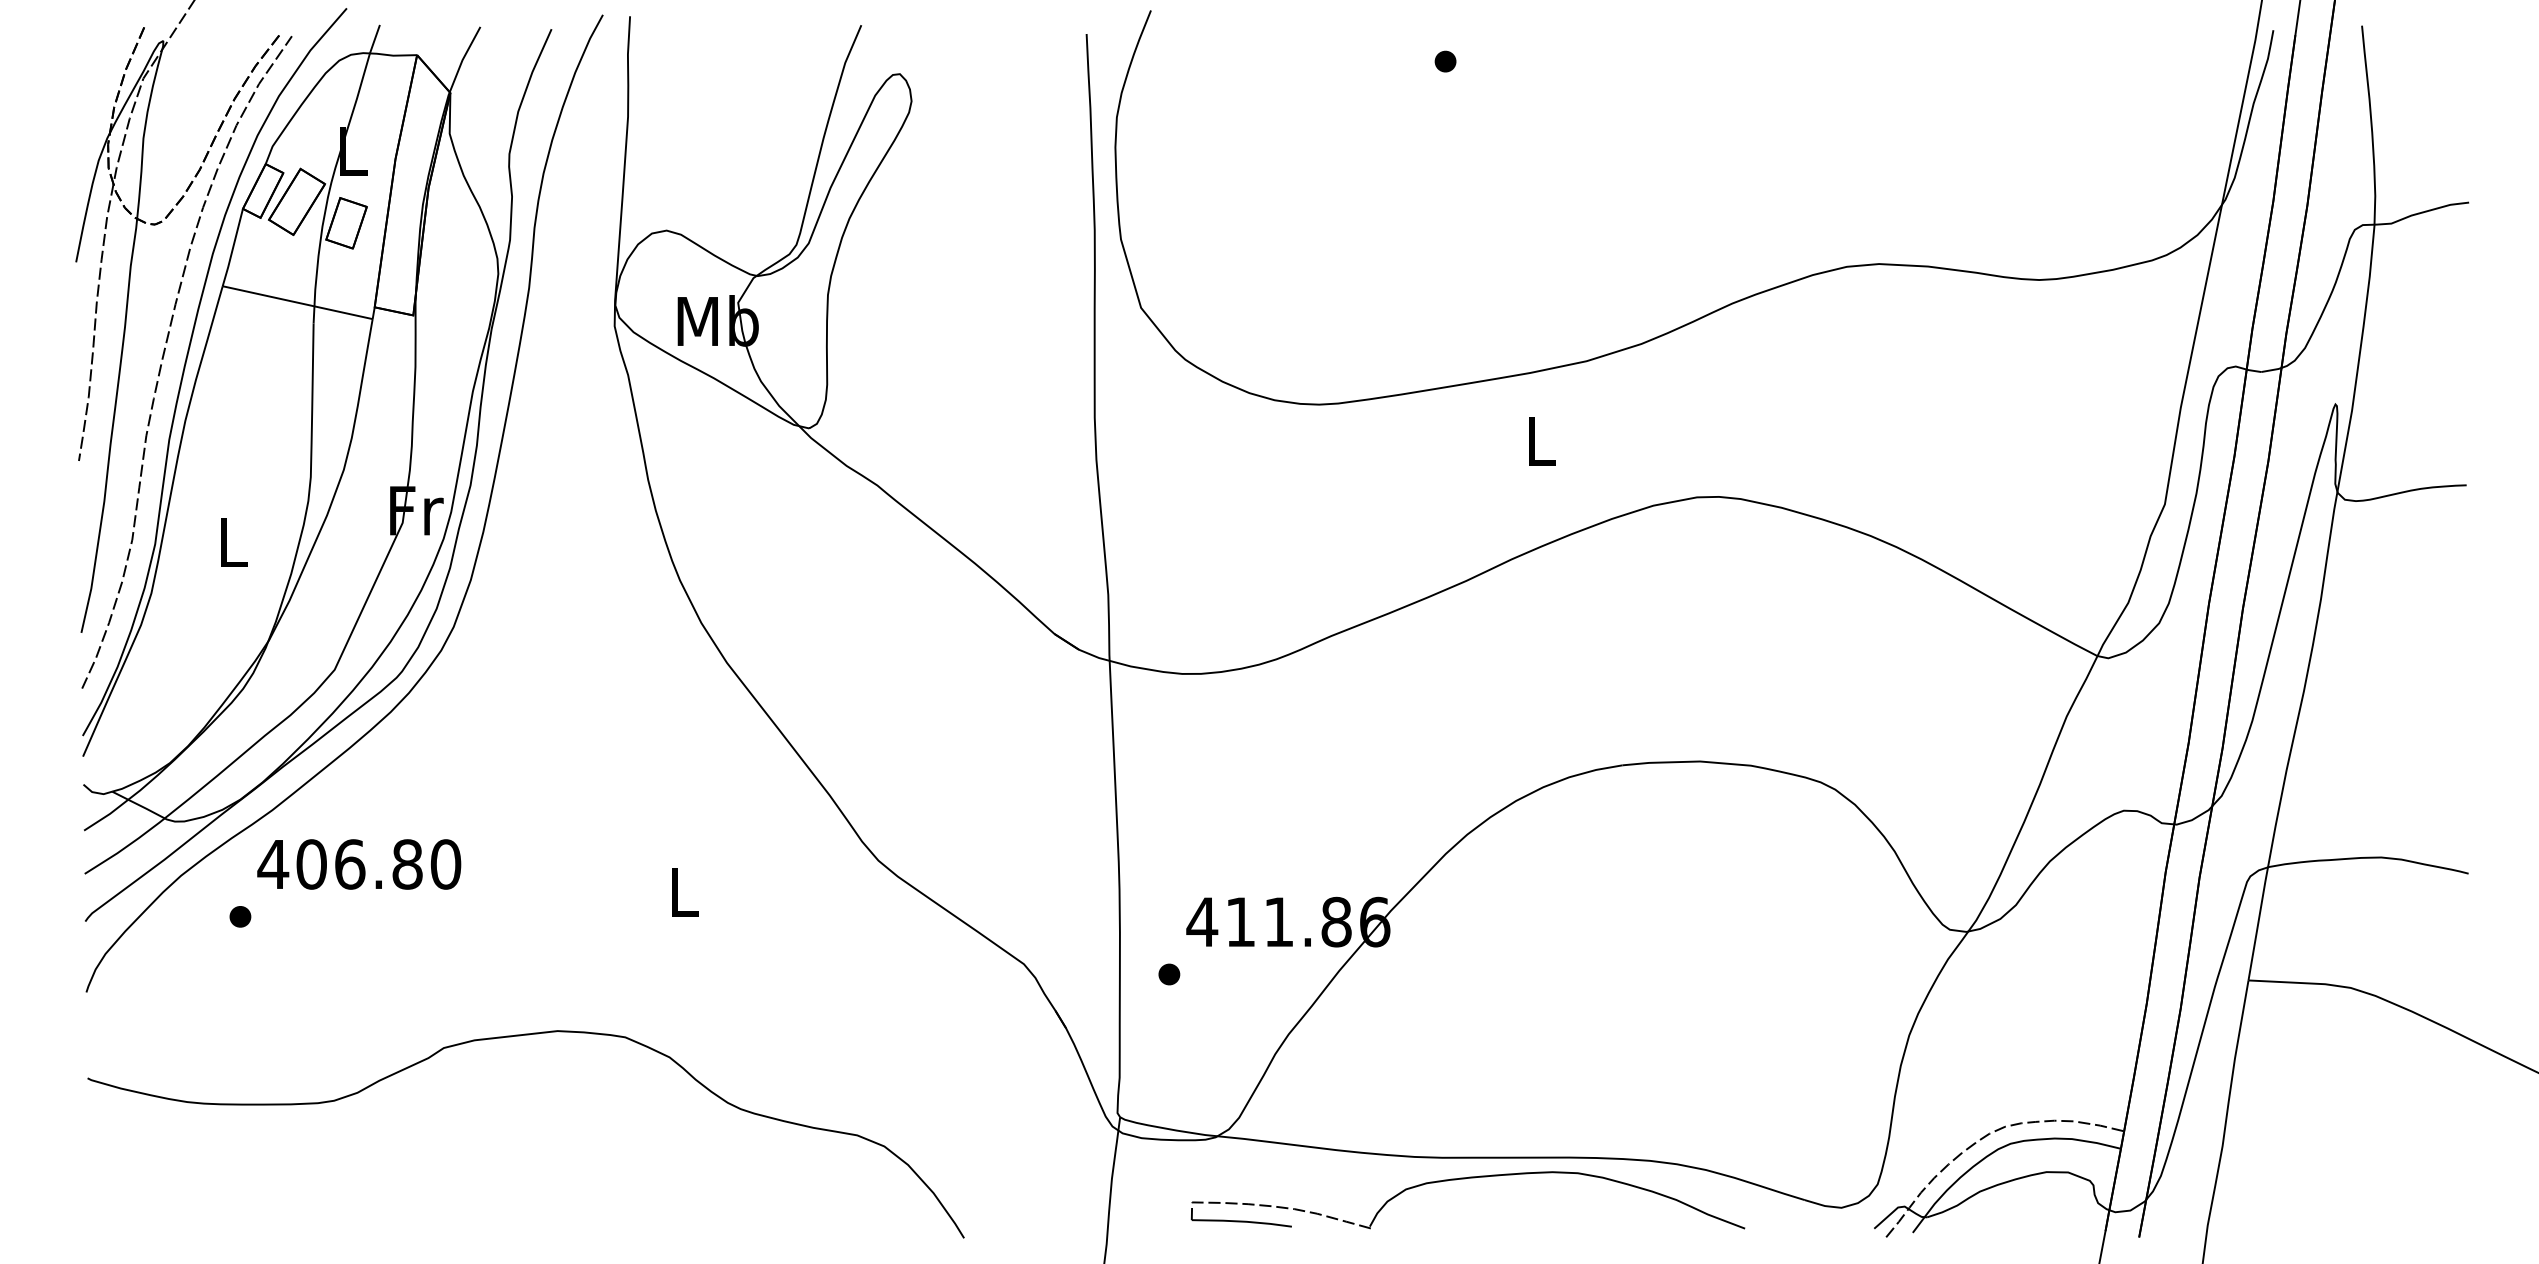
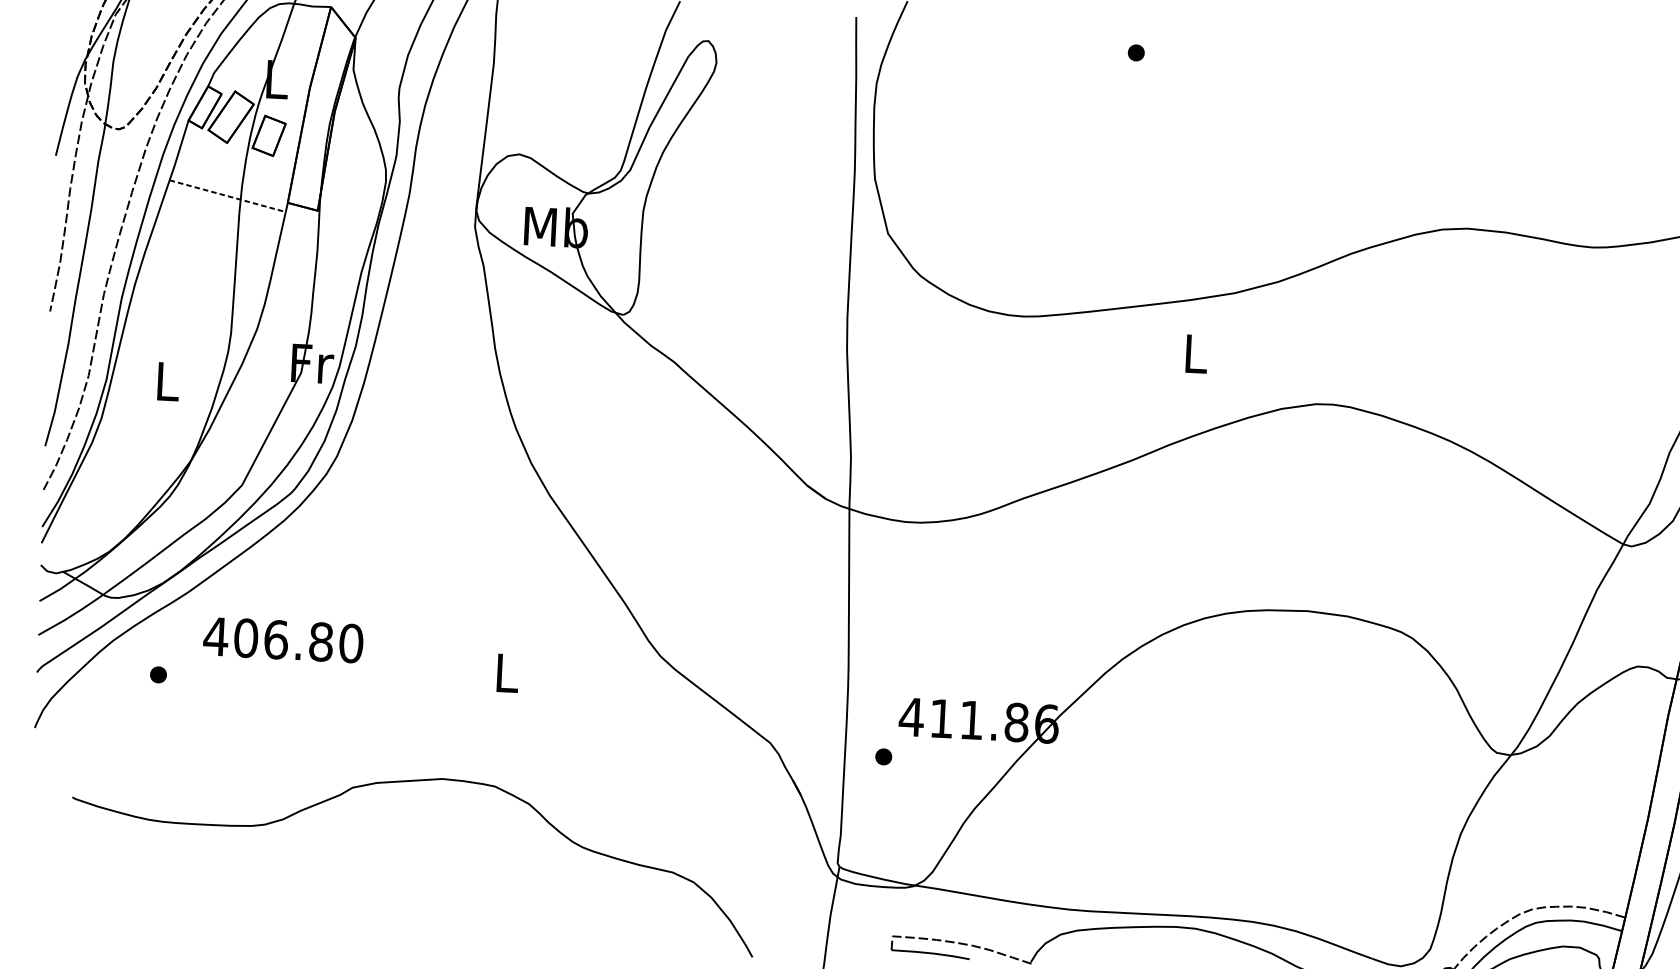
line: (297, 302) -> (227, 196), solid -> dashed
text: (359, 864) -> (283, 640), moved
curve: (511, 1037) -> (405, 782), moved

